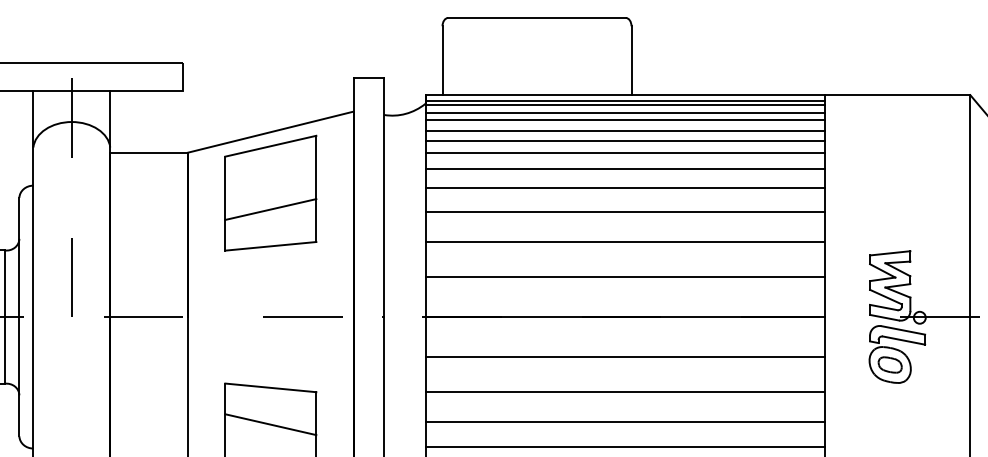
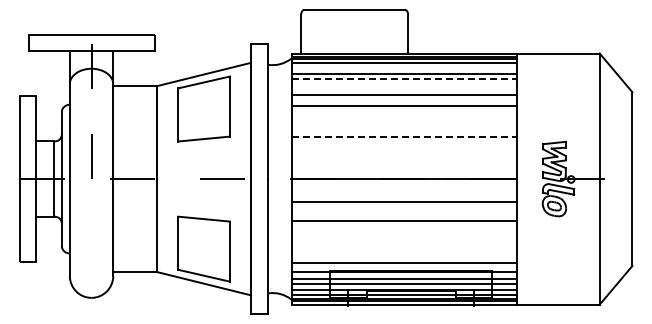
line: (625, 119) -> (404, 67), removed
line: (625, 141) -> (404, 79), solid -> dashed
line: (625, 153) -> (404, 86), removed
line: (269, 209) -> (203, 118), removed
line: (625, 211) -> (404, 119), removed
line: (625, 241) -> (404, 136), solid -> dashed
line: (625, 277) -> (404, 156), removed
line: (625, 422) -> (404, 238), removed
line: (269, 423) -> (203, 239), removed
line: (625, 446) -> (404, 252), removed

